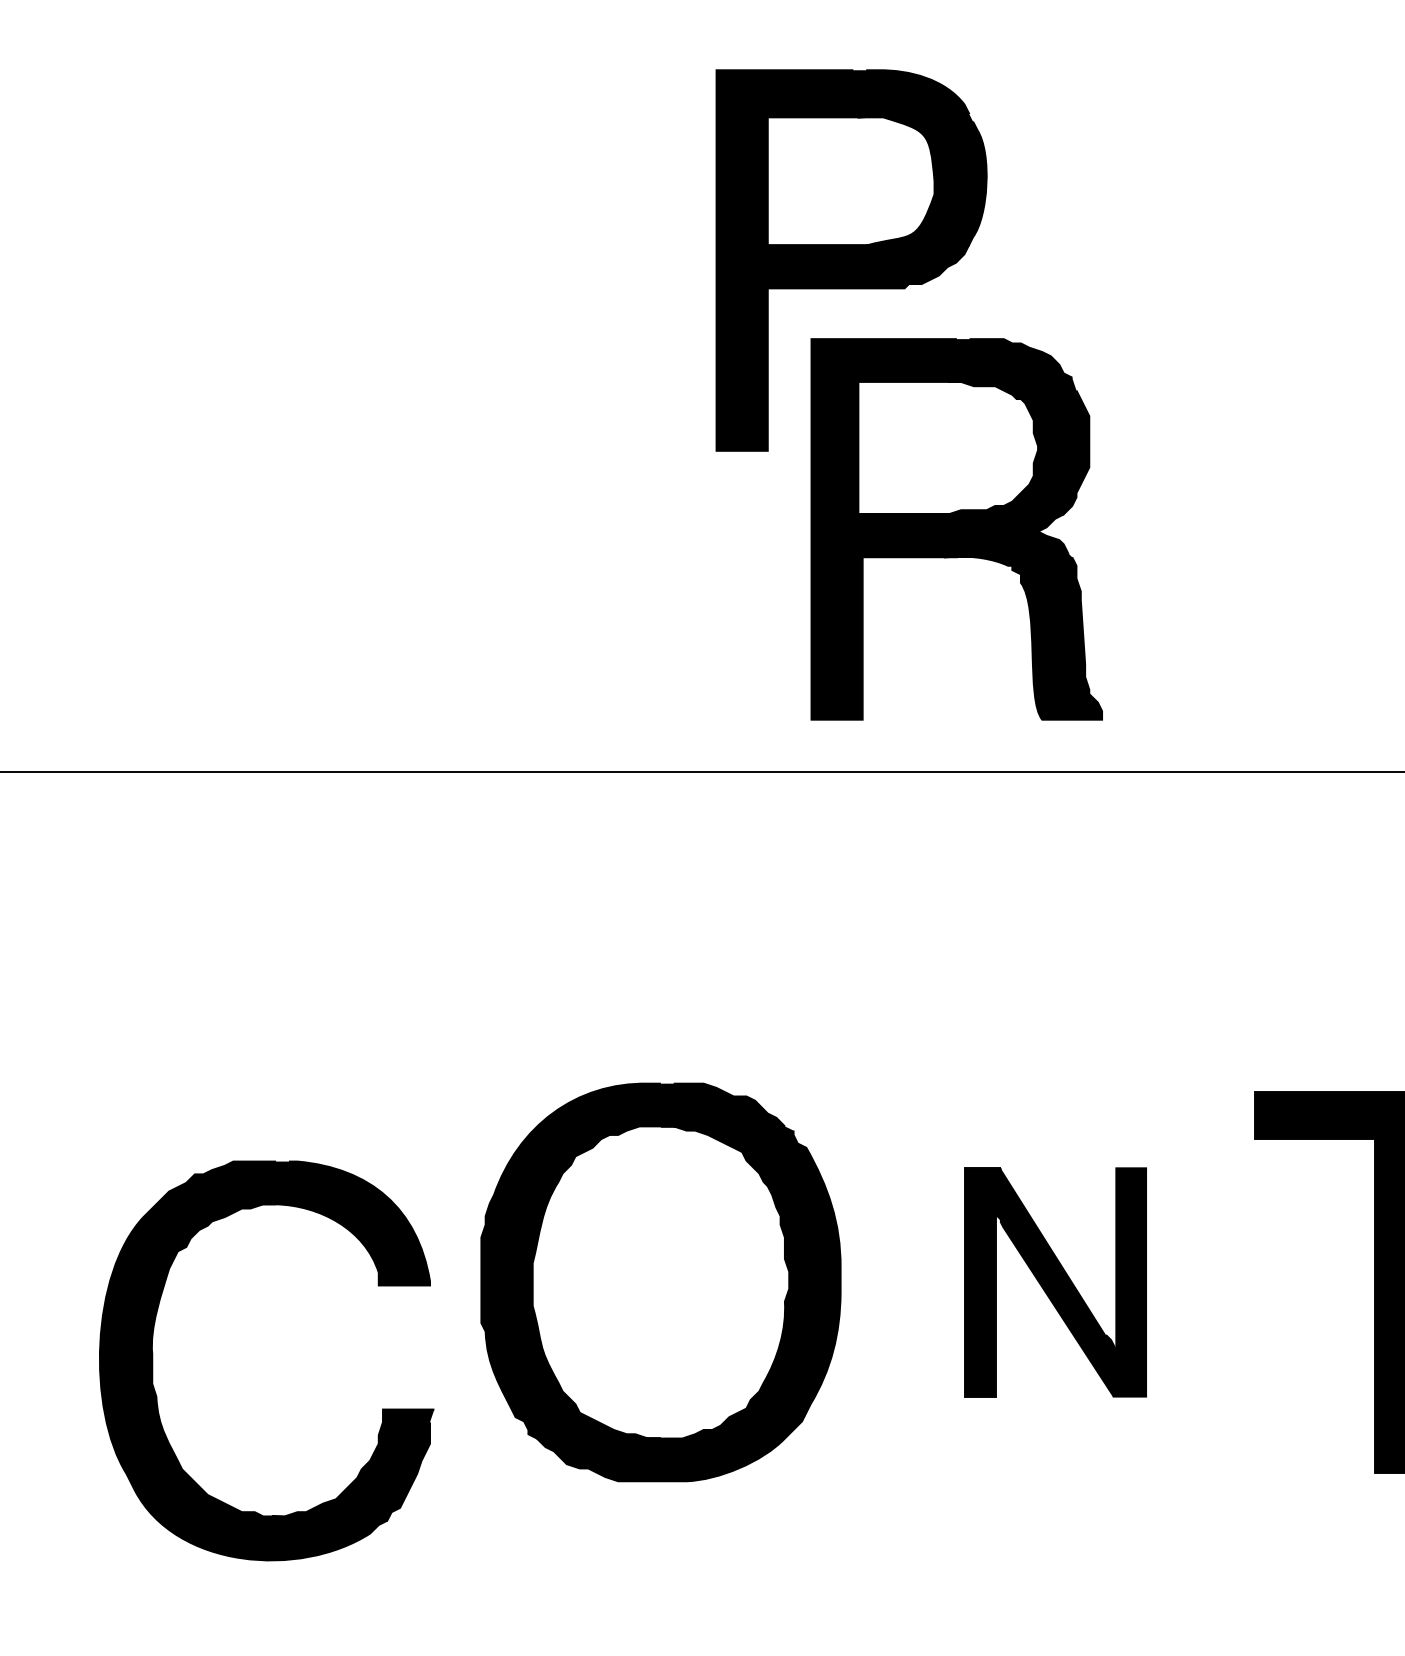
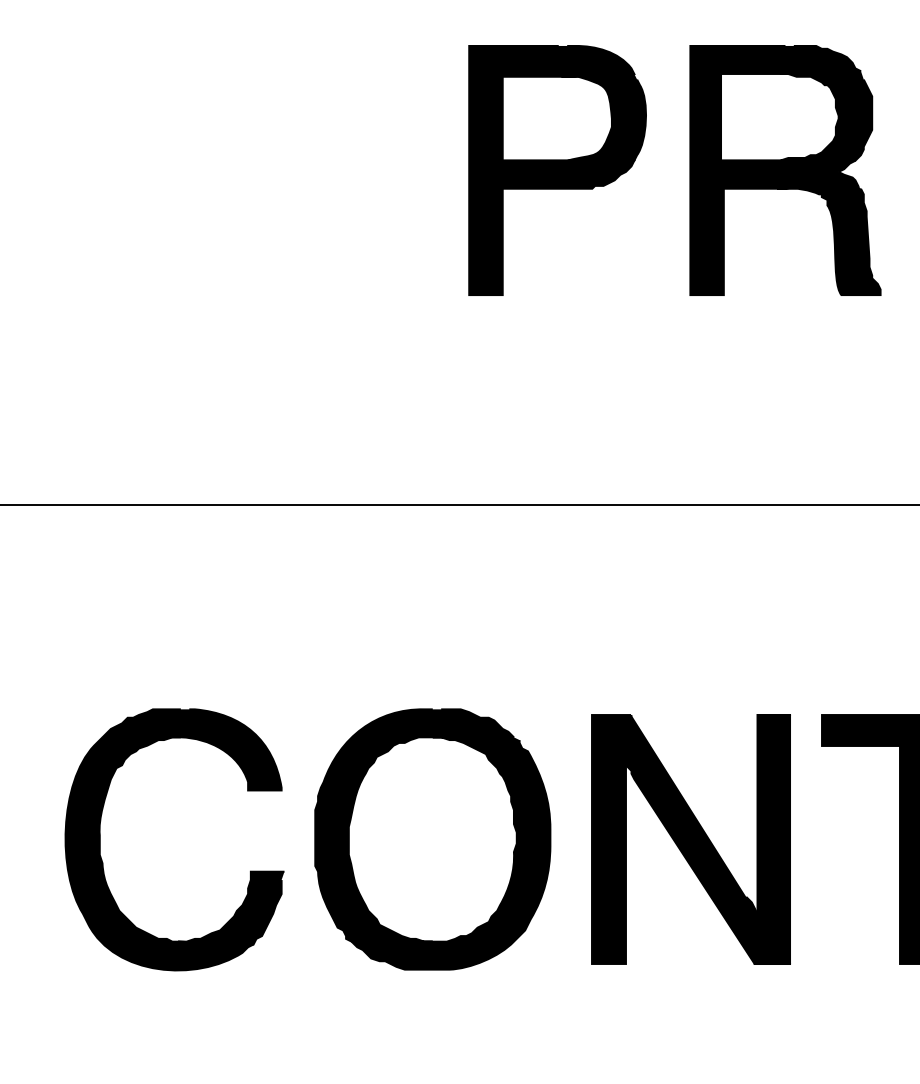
part: (956, 529) -> (785, 170), moved
part: (1054, 1282) -> (690, 839), size x1.67
part: (153, 1360) -> (100, 839), moved

